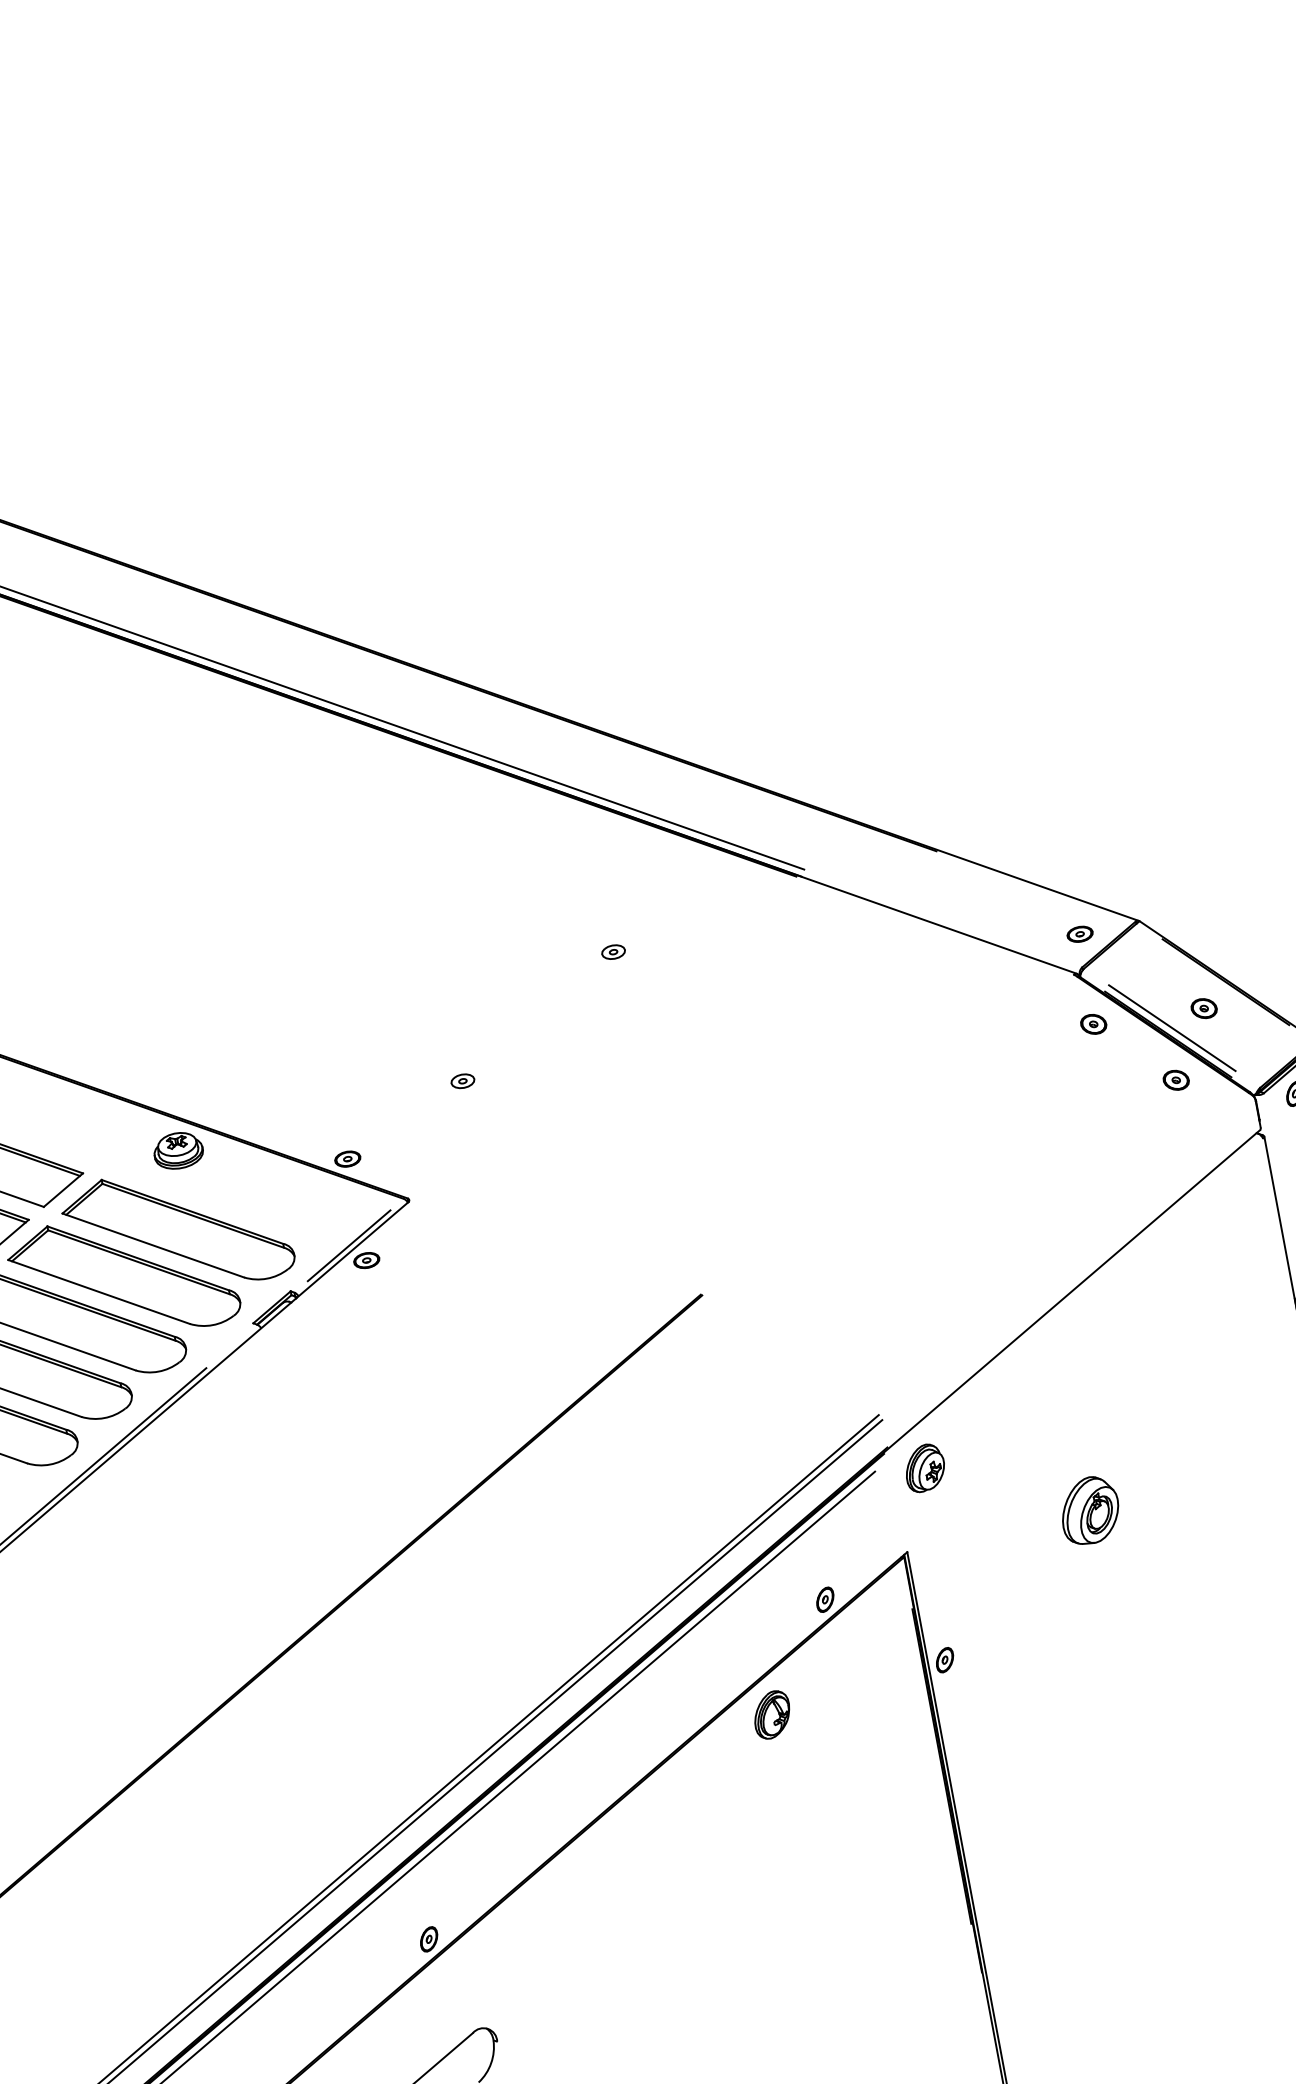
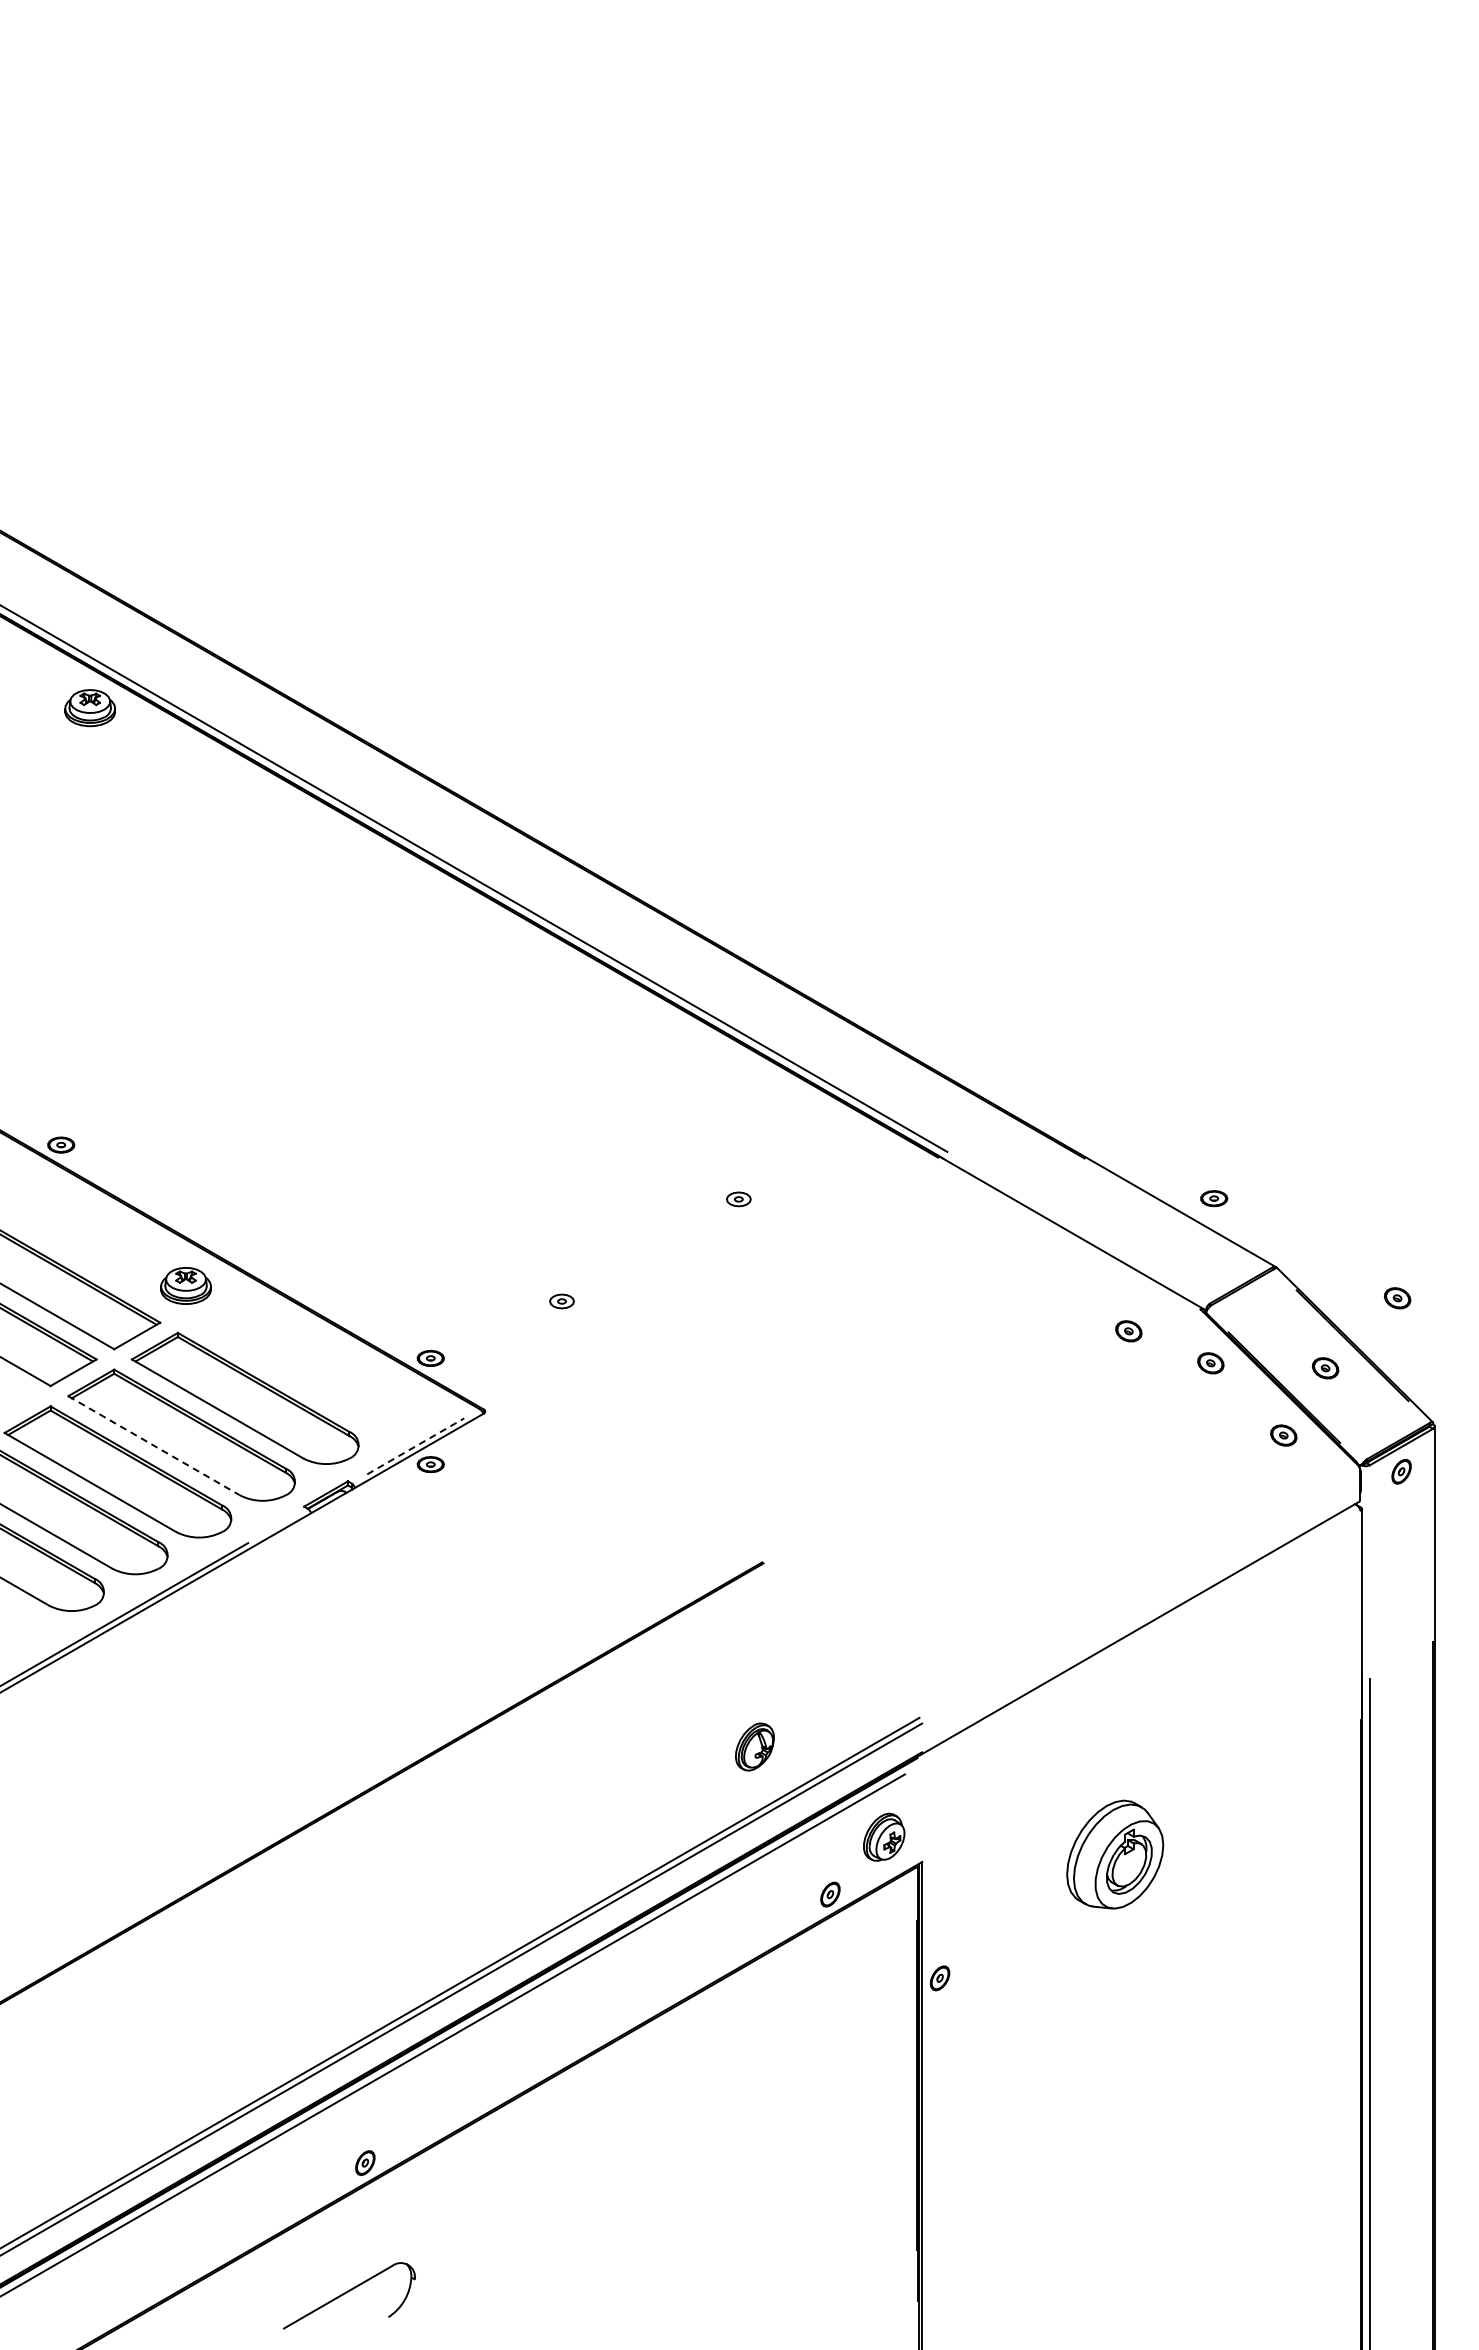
part: (1260, 929) -> (1397, 1298), added
part: (1080, 934) -> (1214, 1198), moved
part: (1009, 1008) -> (1128, 1331), added
line: (1172, 1027) -> (1289, 1381), removed
part: (177, 1150) -> (185, 1285), moved
line: (348, 1245) -> (415, 1446), solid -> dashed
line: (99, 1291) -> (154, 1445), solid -> dashed
part: (925, 1467) -> (884, 1836), moved
part: (1089, 1509) -> (1114, 1853), size x1.6
part: (771, 1714) -> (754, 1746), moved

